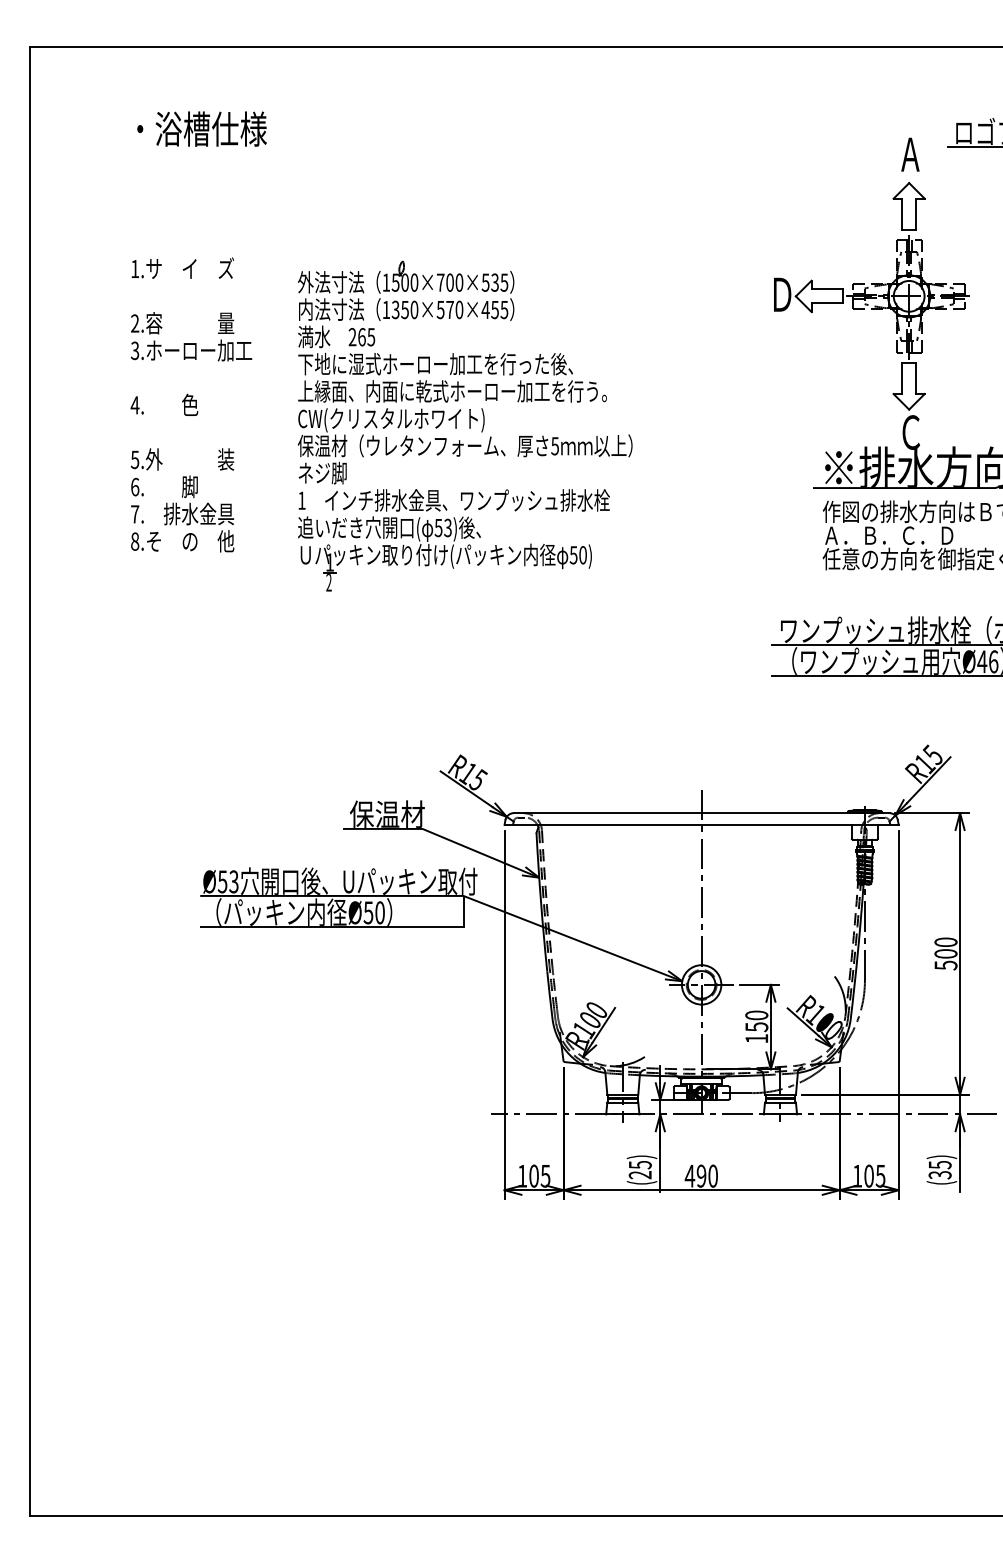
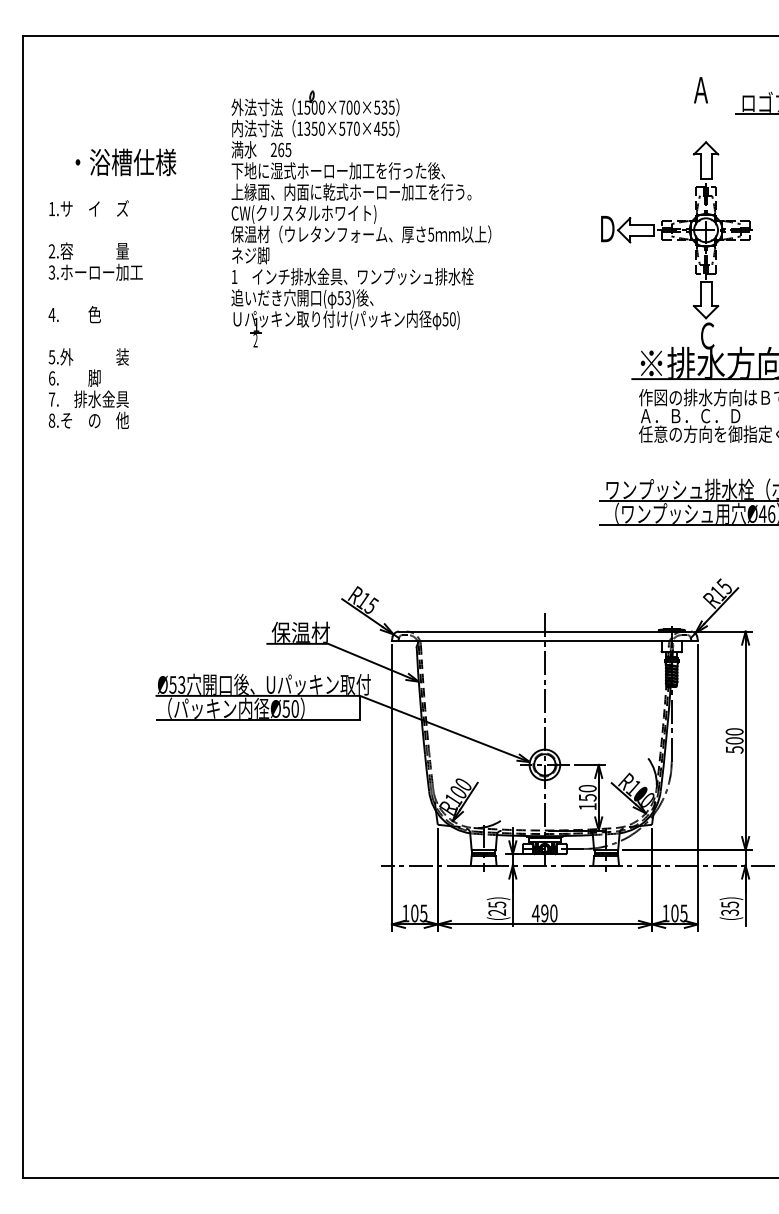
text: (201, 129) -> (125, 162), moved
text: (909, 154) -> (700, 90), moved
text: (191, 404) -> (95, 314), moved
part: (465, 425) -> (361, 218), moved

